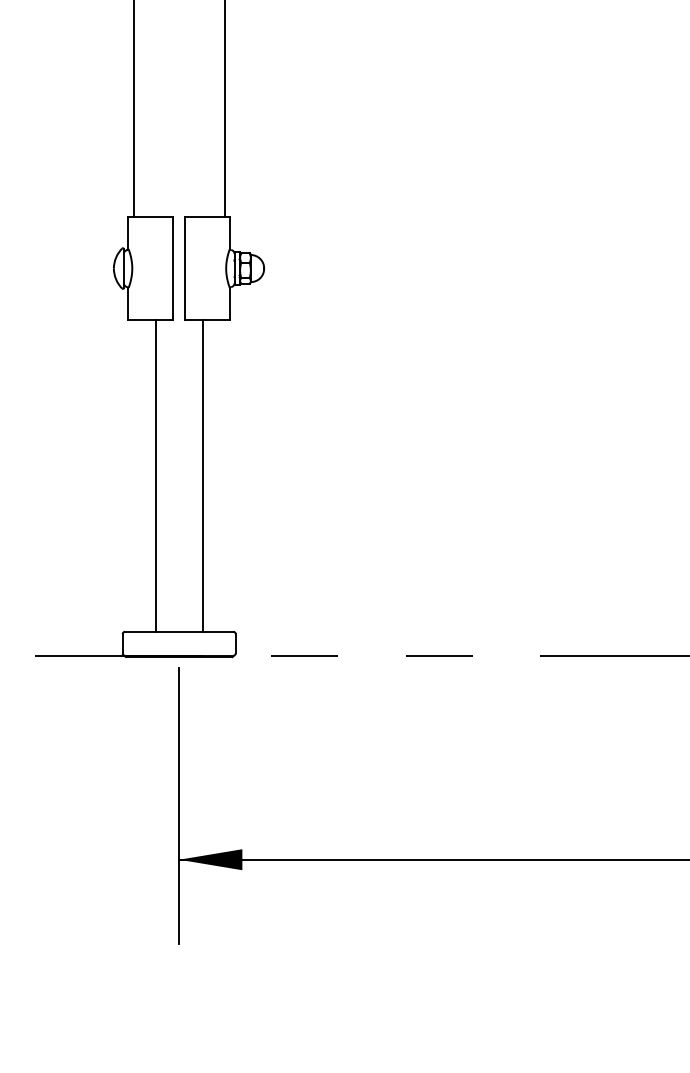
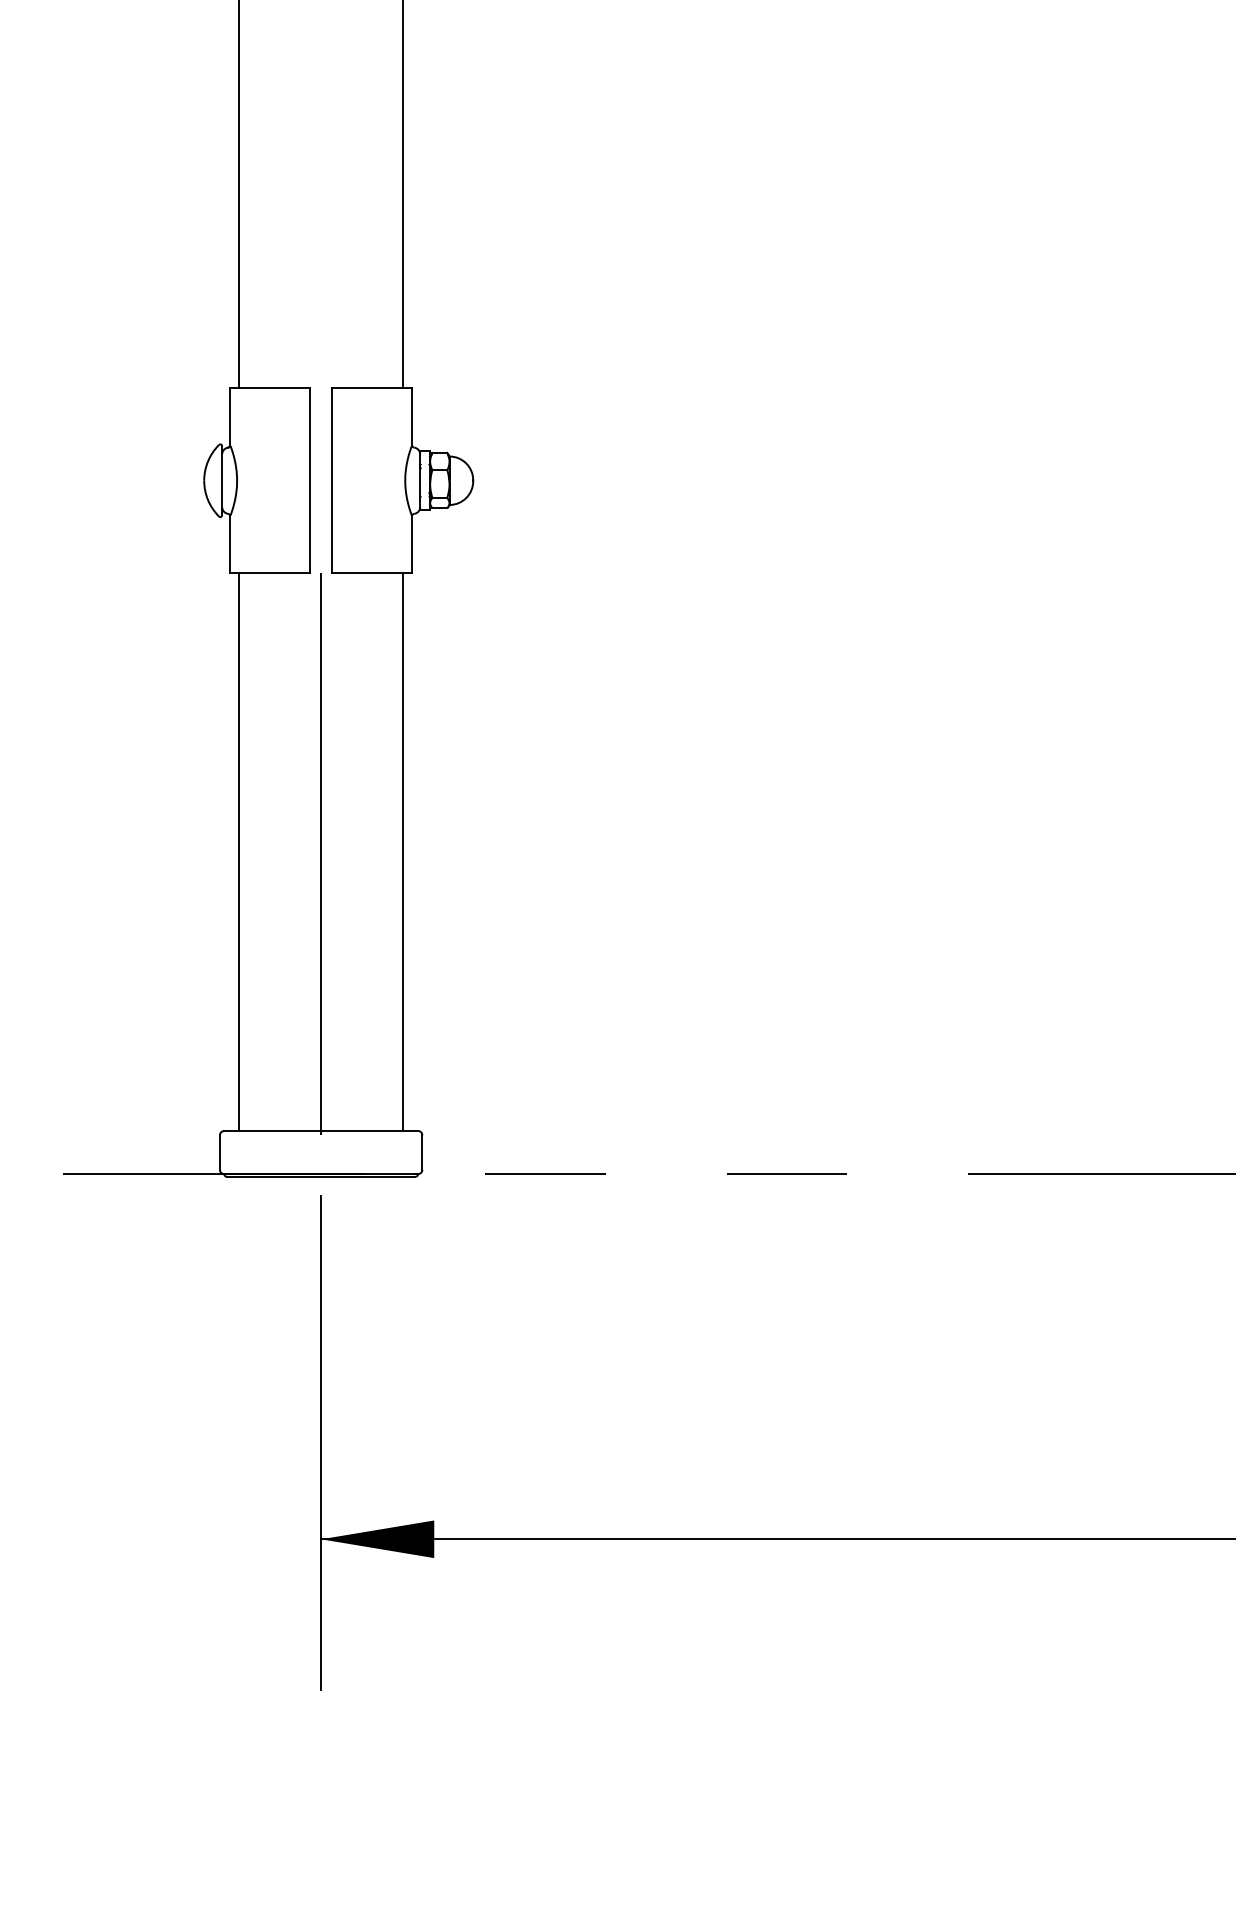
line: (155, 475) -> (239, 851), moved
line: (202, 475) -> (402, 851), moved
line: (179, 477) -> (321, 854), added

